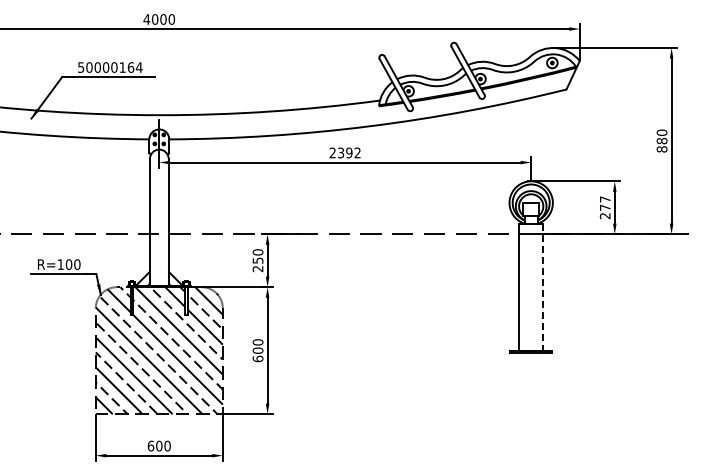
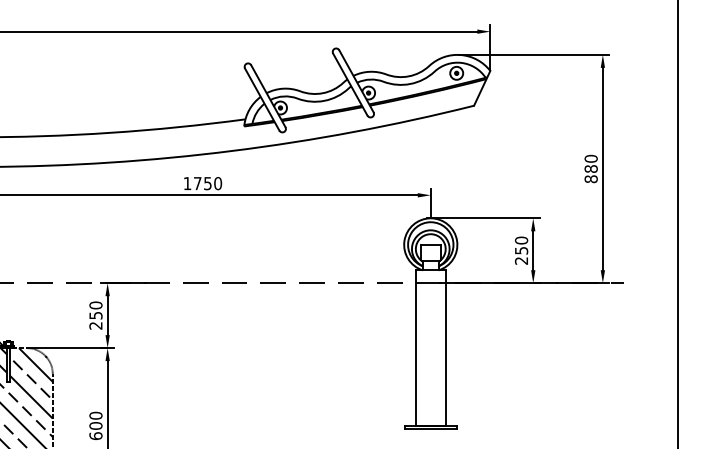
text: (344, 152) -> (201, 183), 2392 -> 1750
text: (604, 203) -> (520, 245), 277 -> 250
line: (543, 287) -> (445, 348), dashed -> solid

